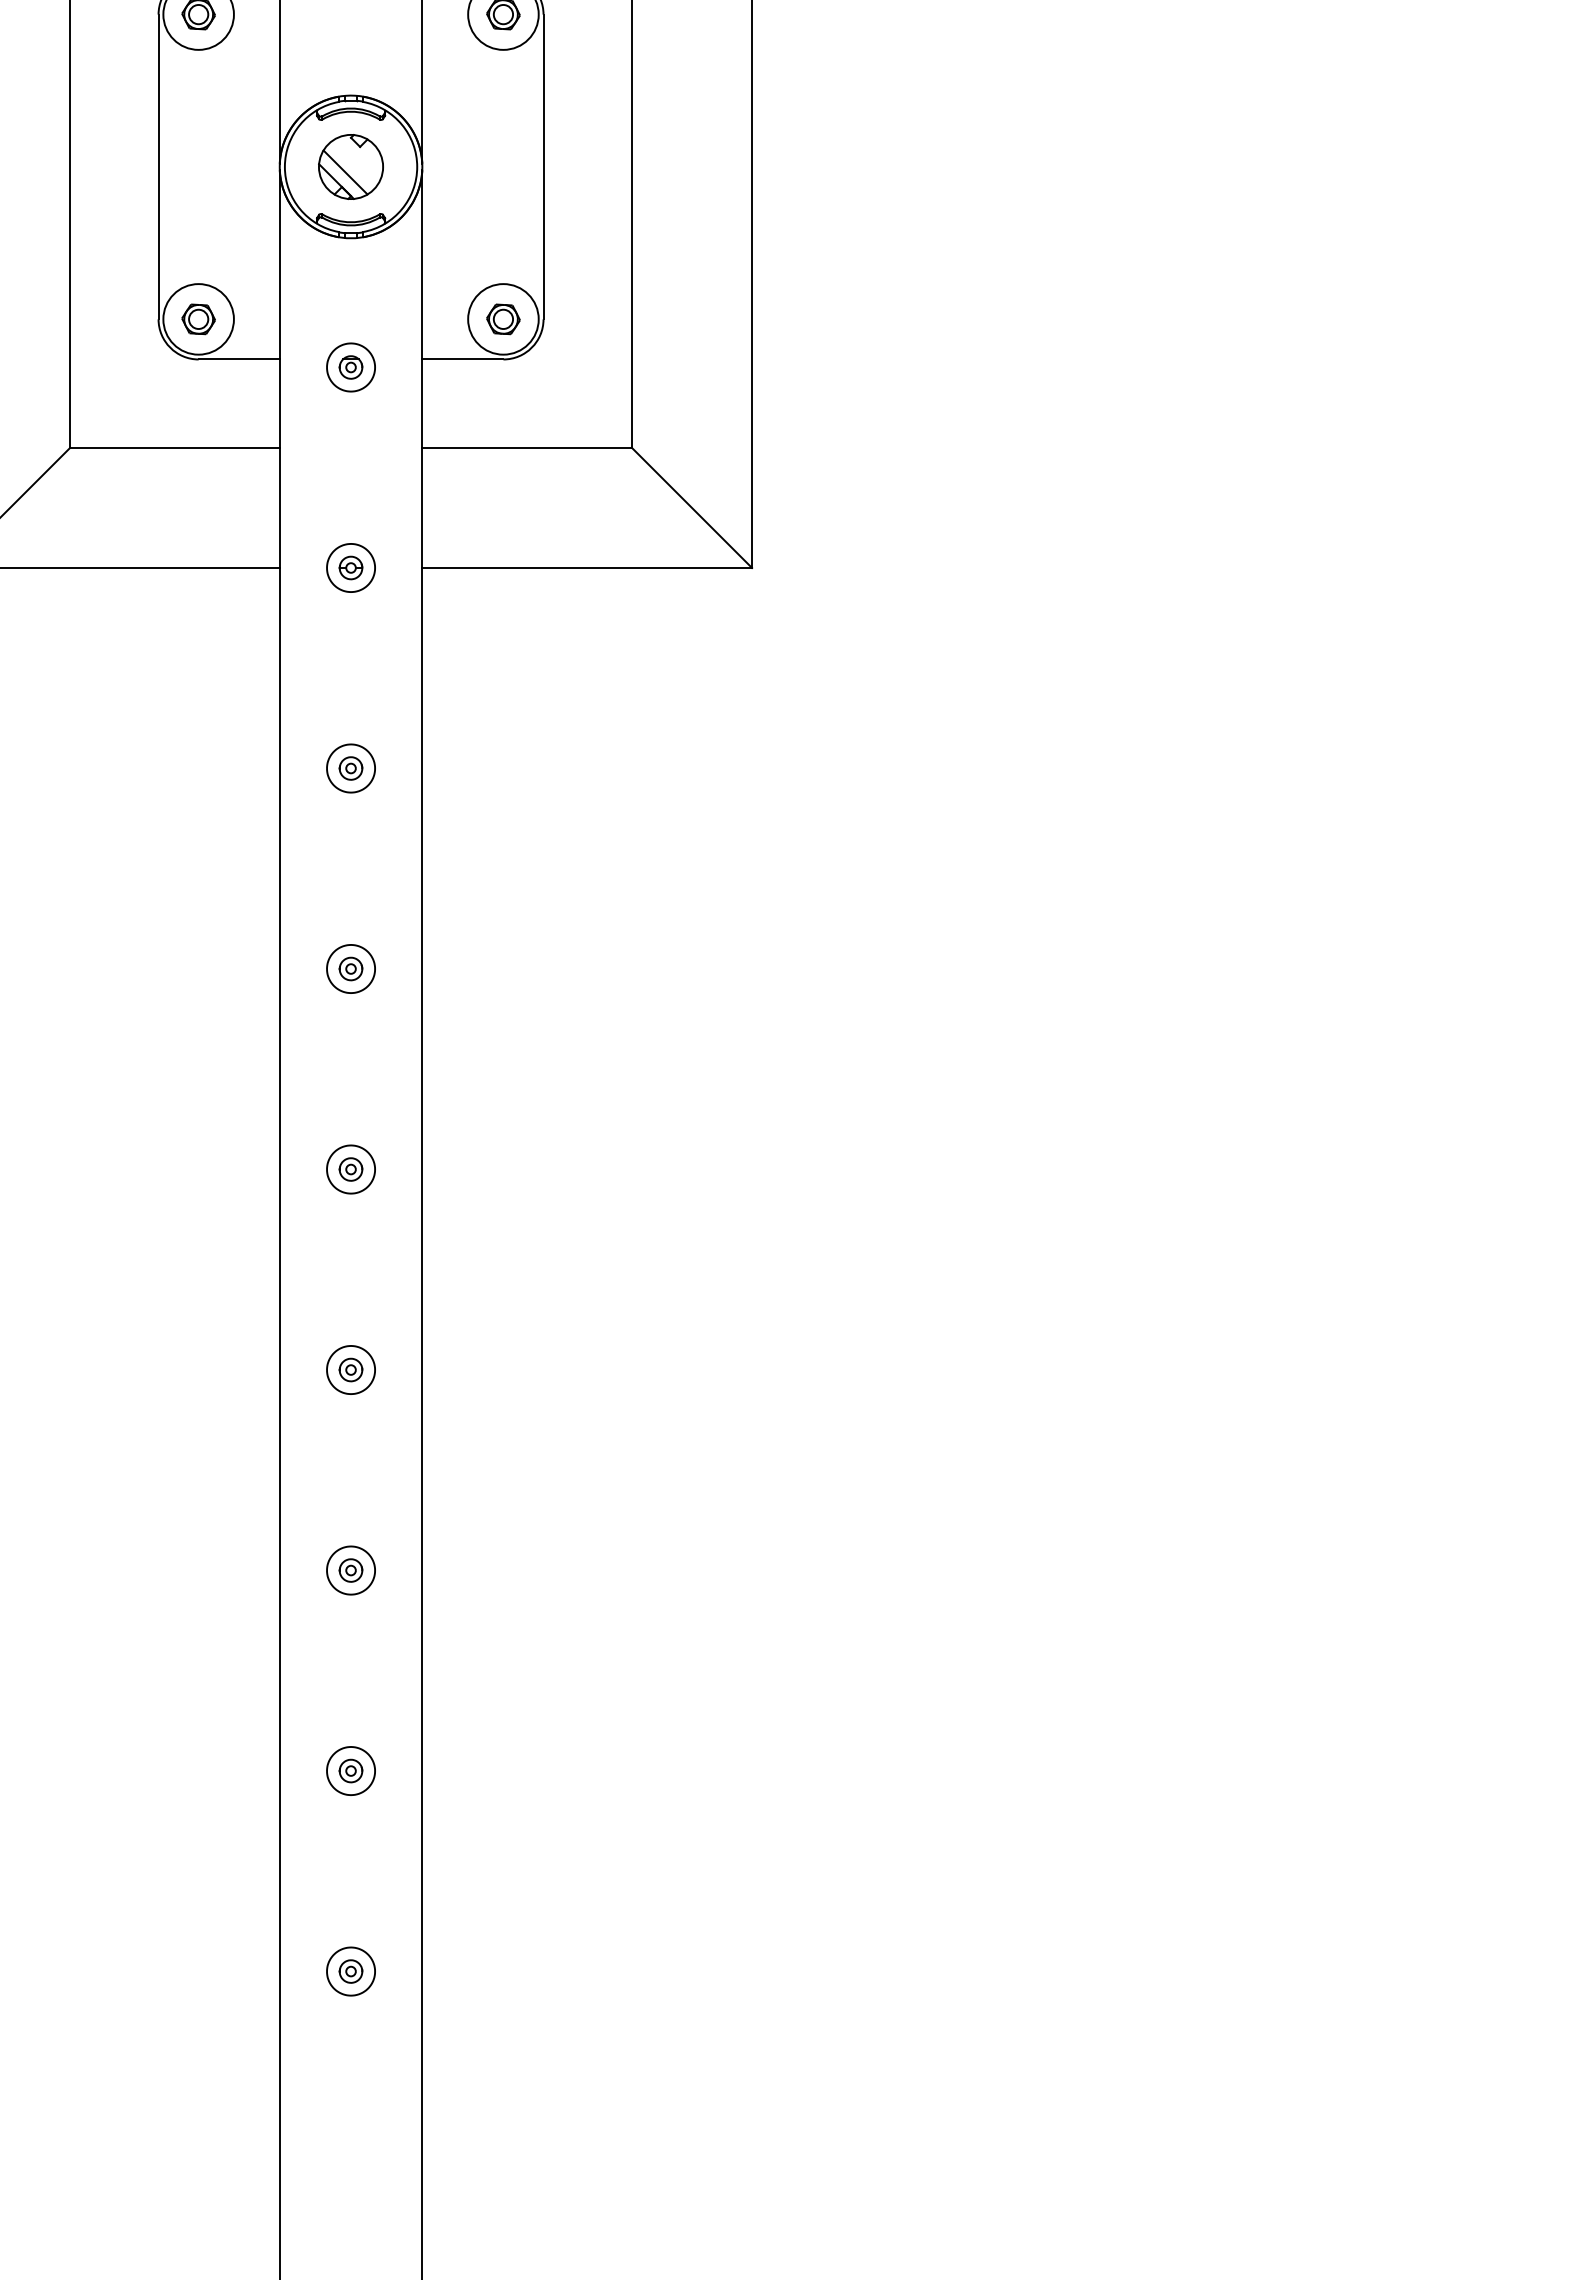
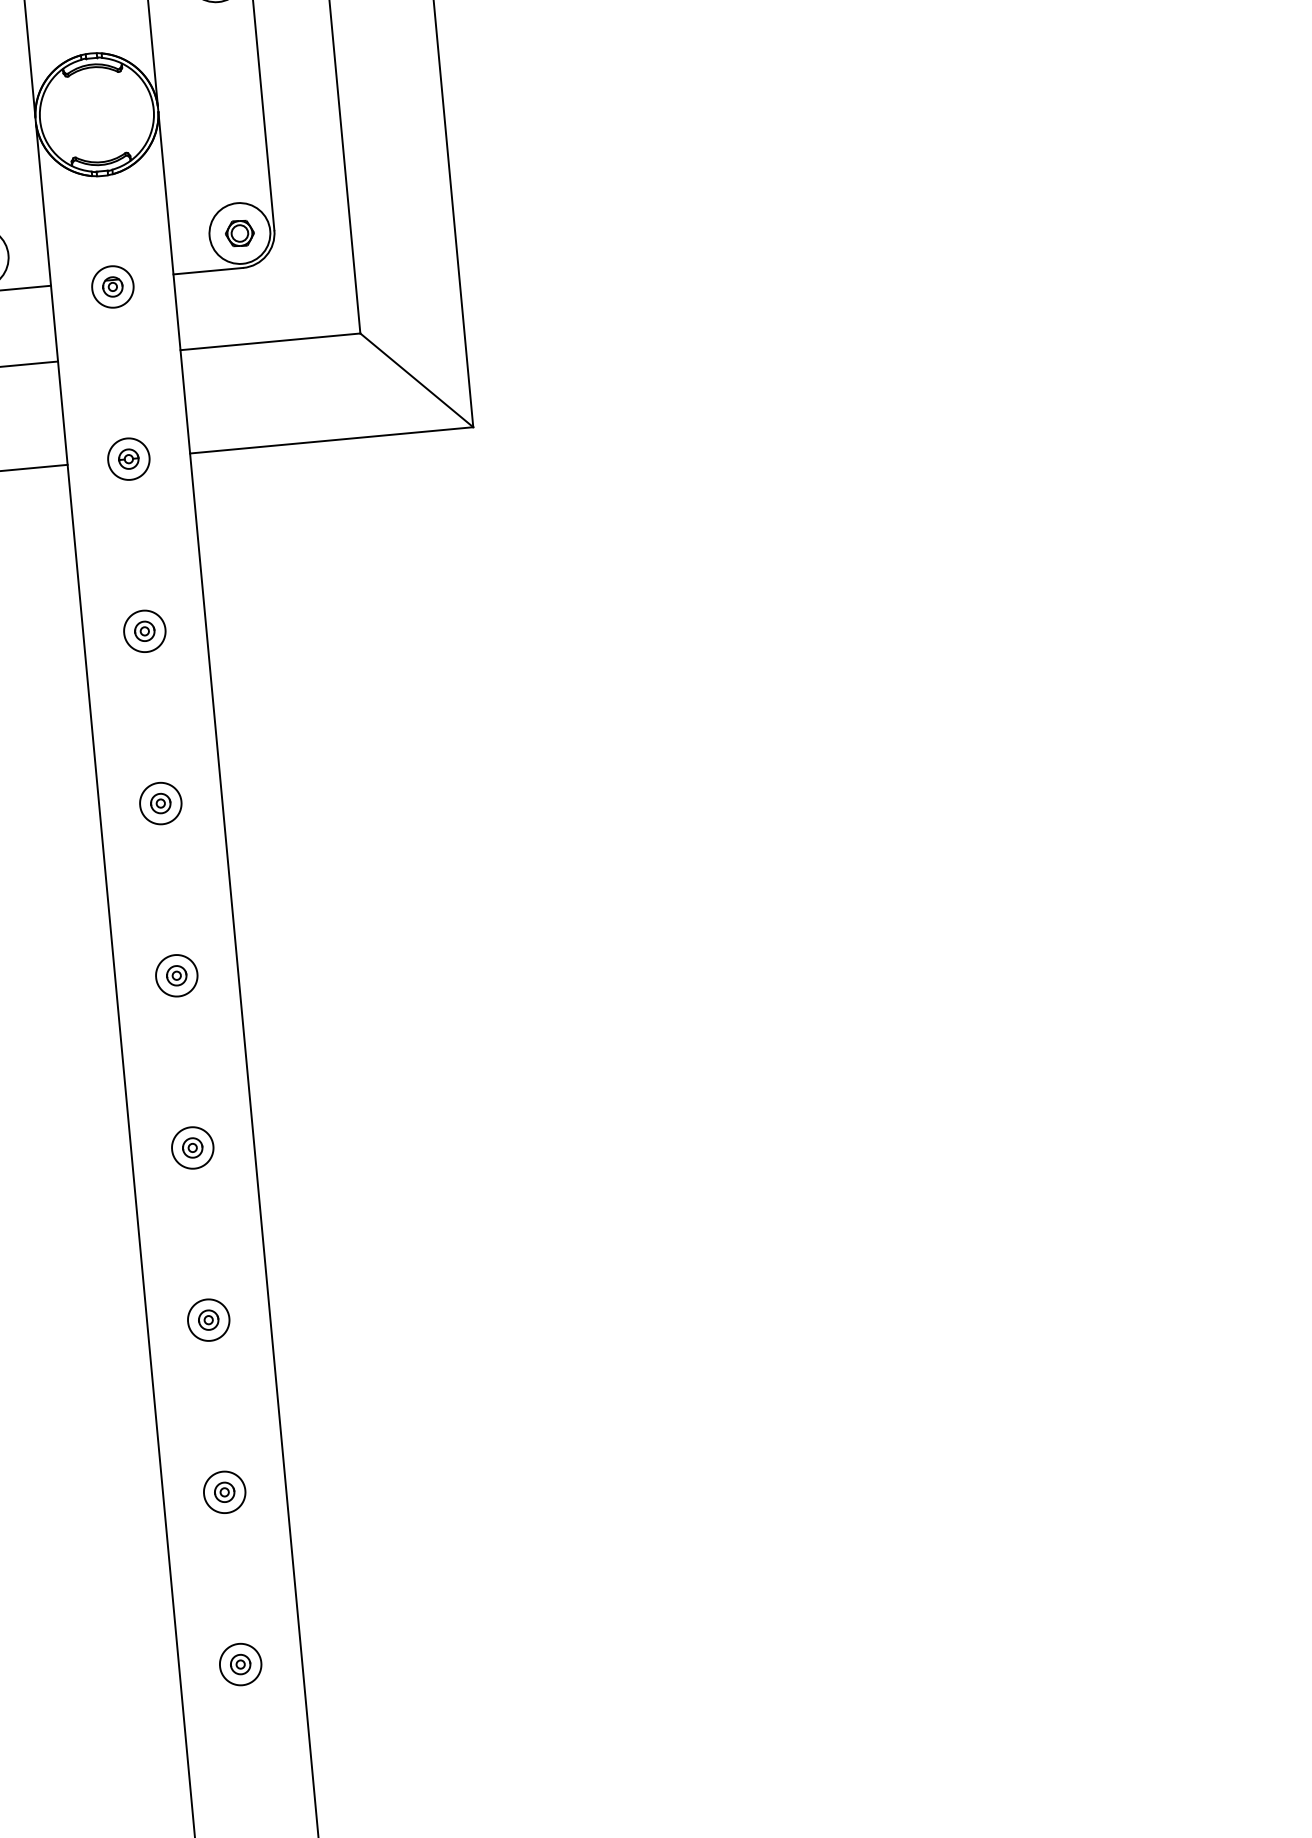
part: (350, 166) -> (96, 114), removed

